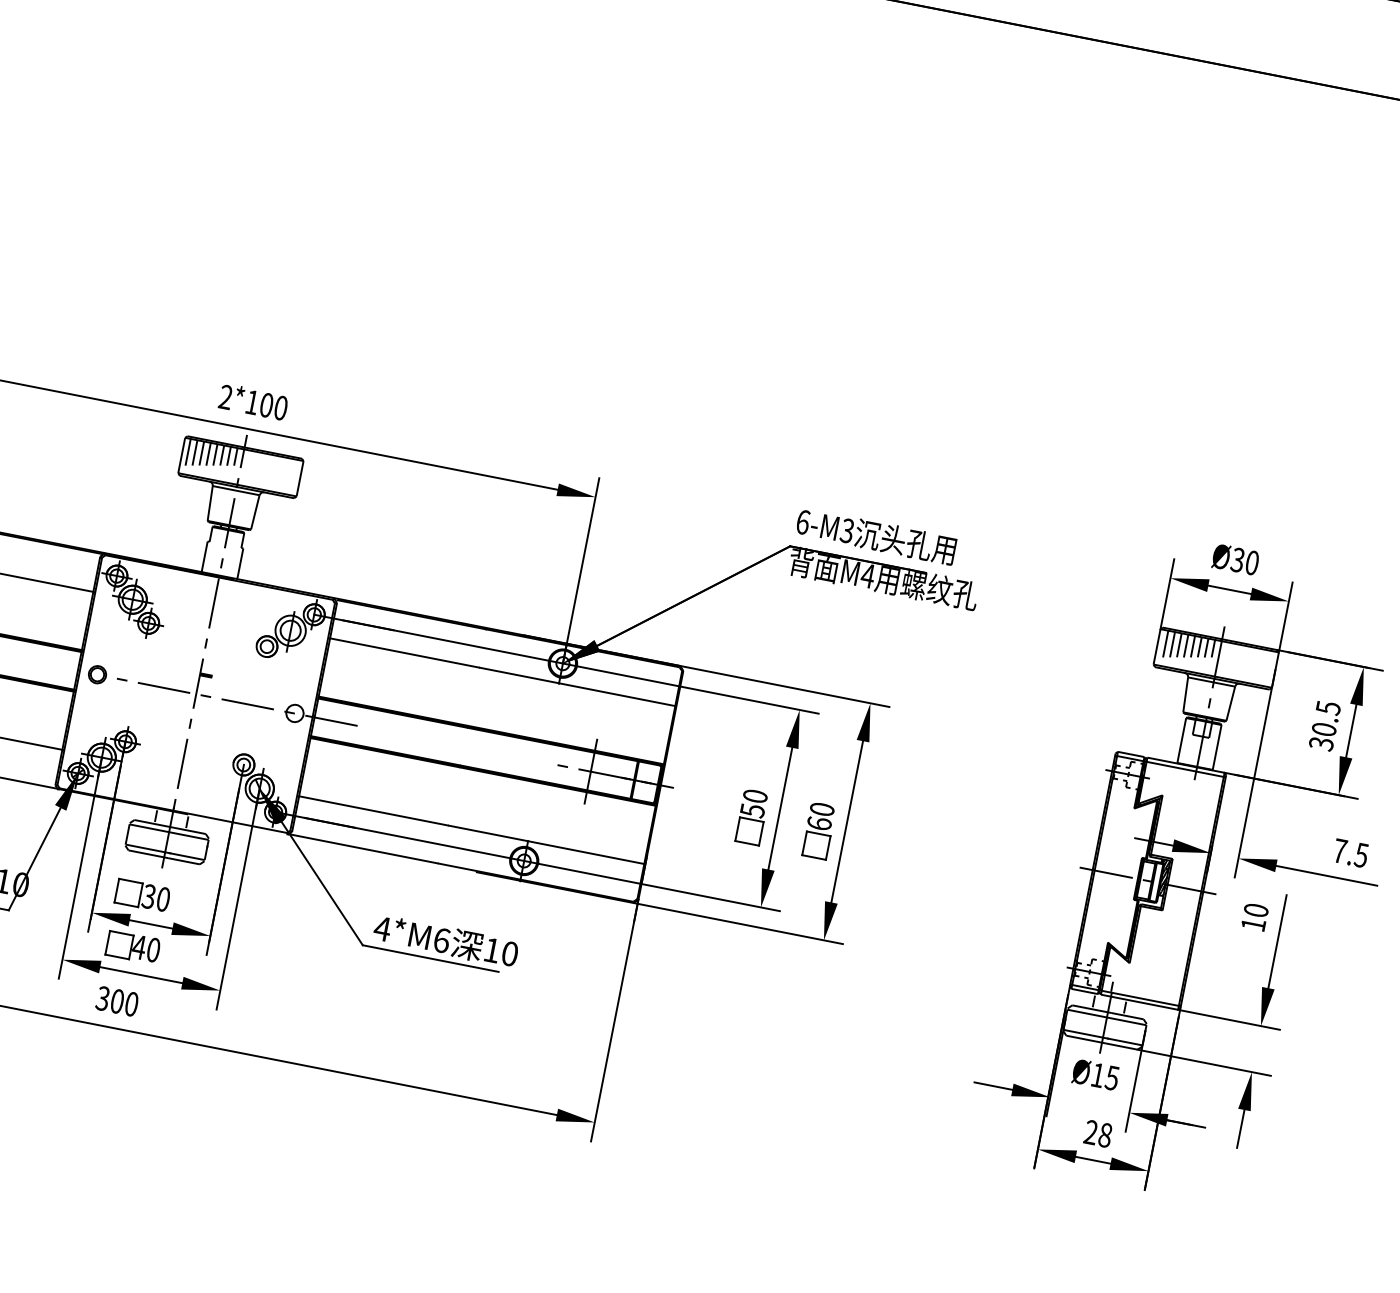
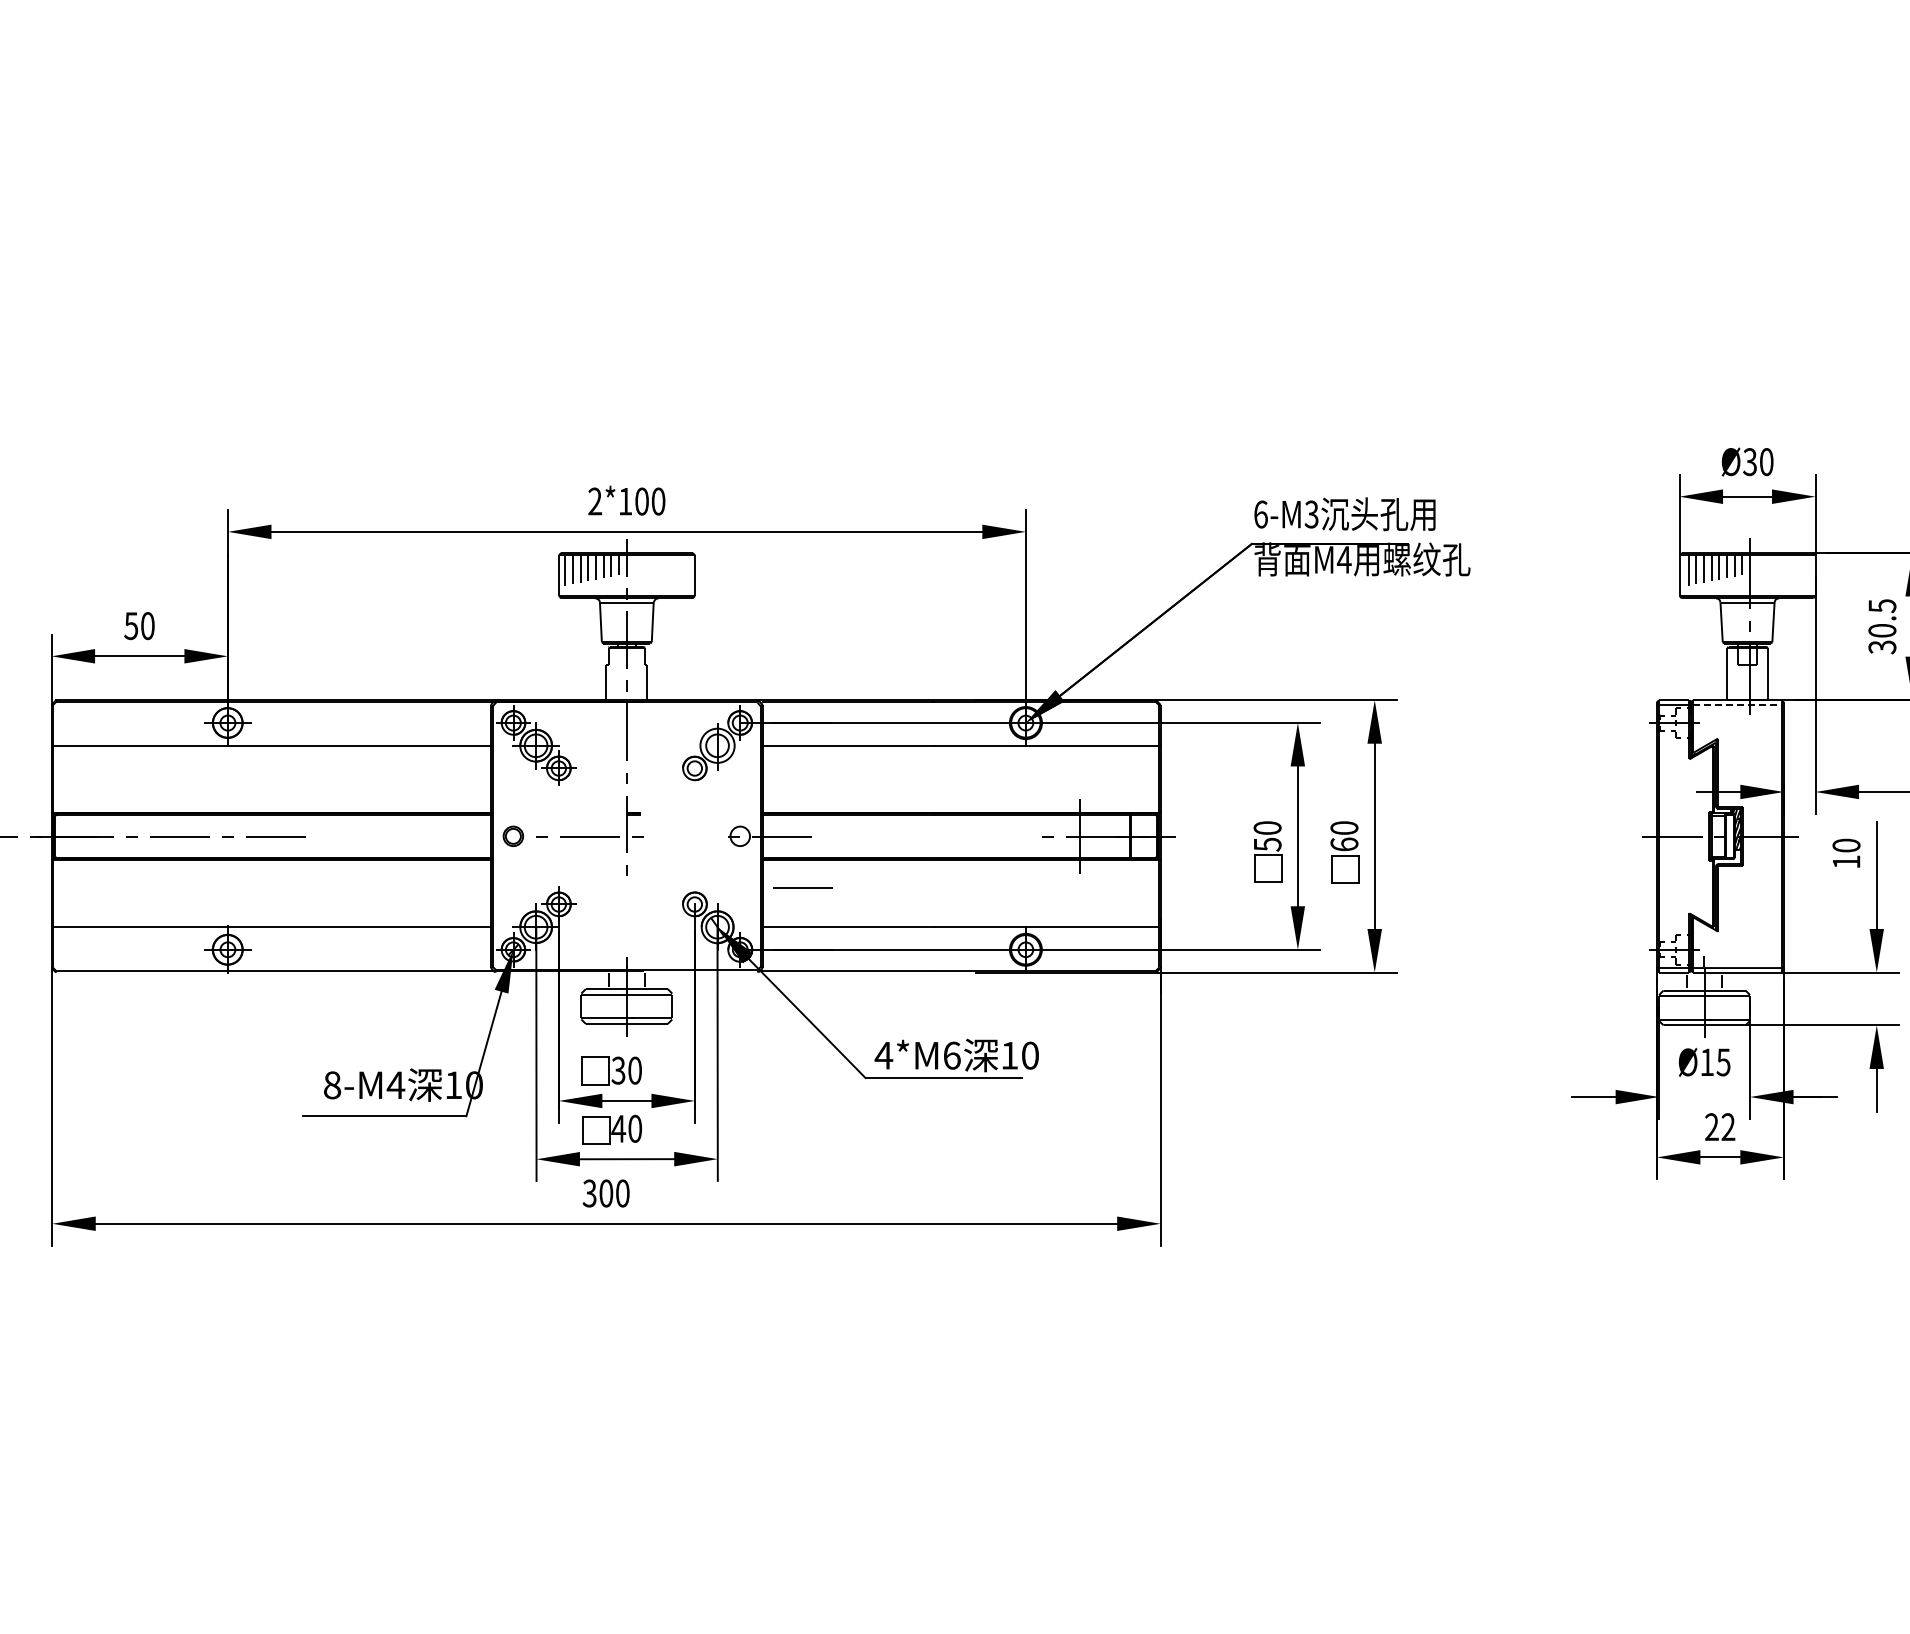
line: (247, 704) -> (802, 887), moved
line: (182, 763) -> (626, 916), removed
line: (1185, 769) -> (1737, 705), solid -> dashed
text: (1105, 1135) -> (1728, 1127), 28 -> 22

